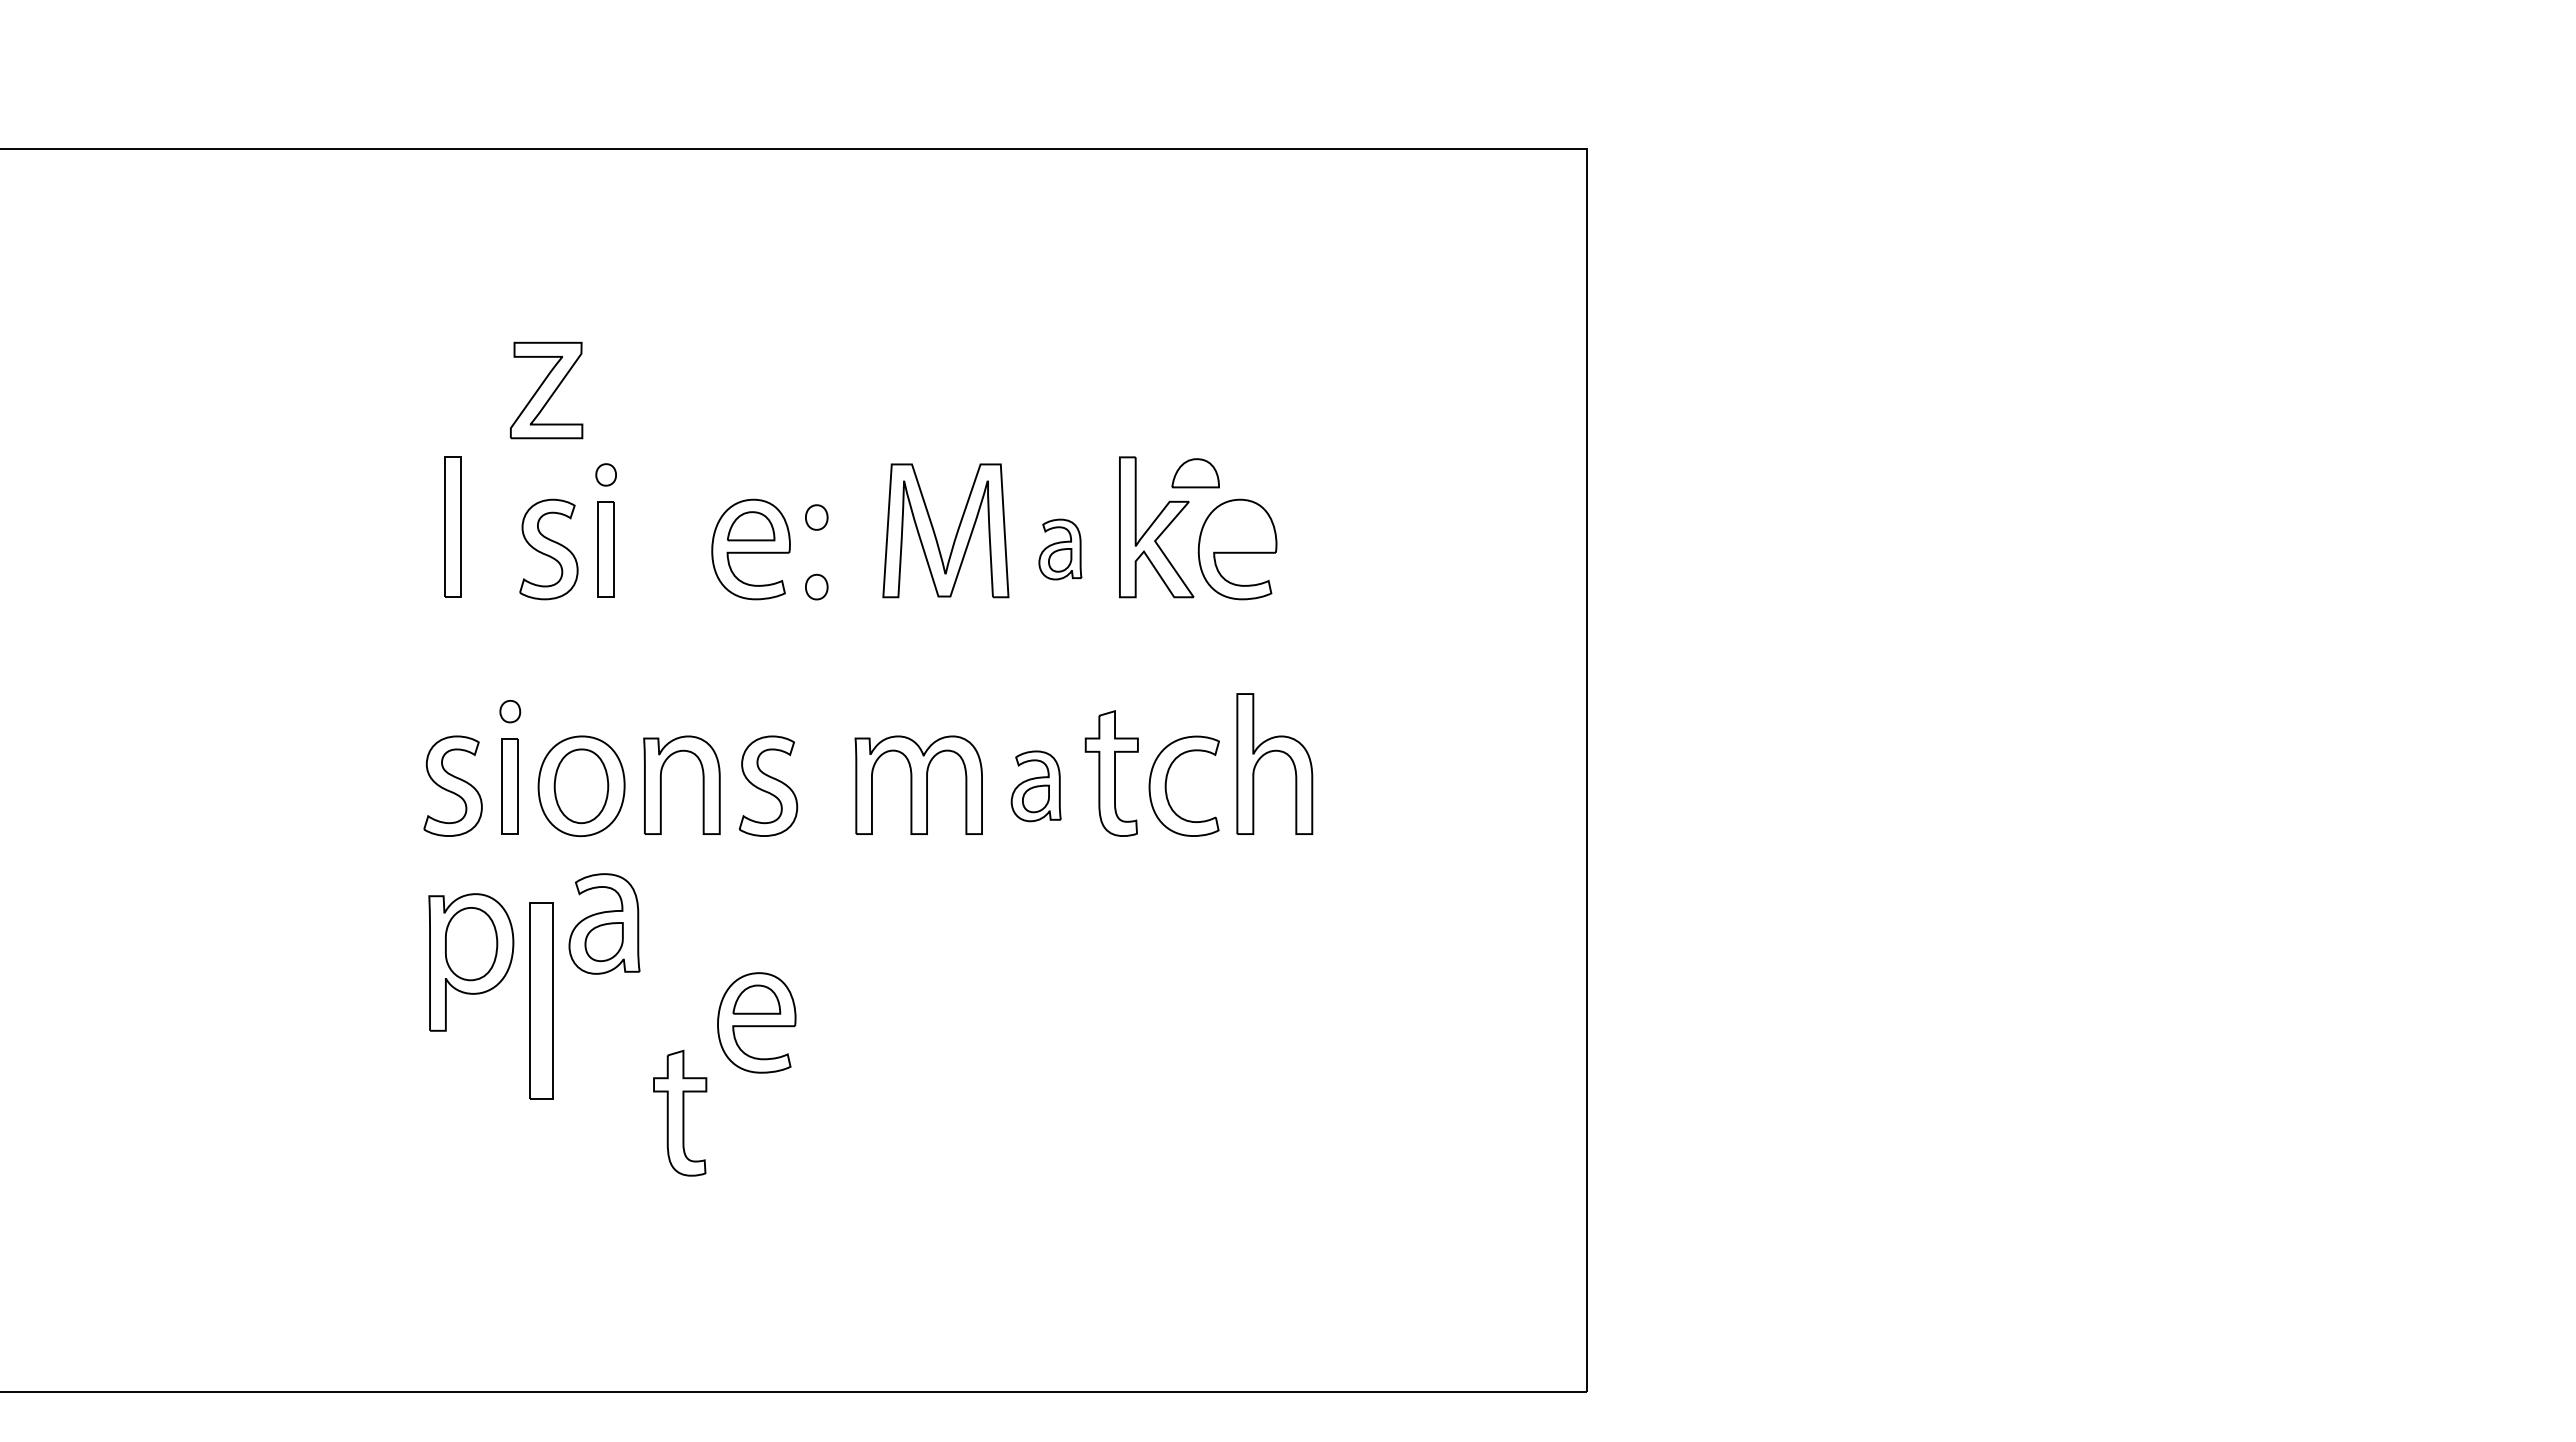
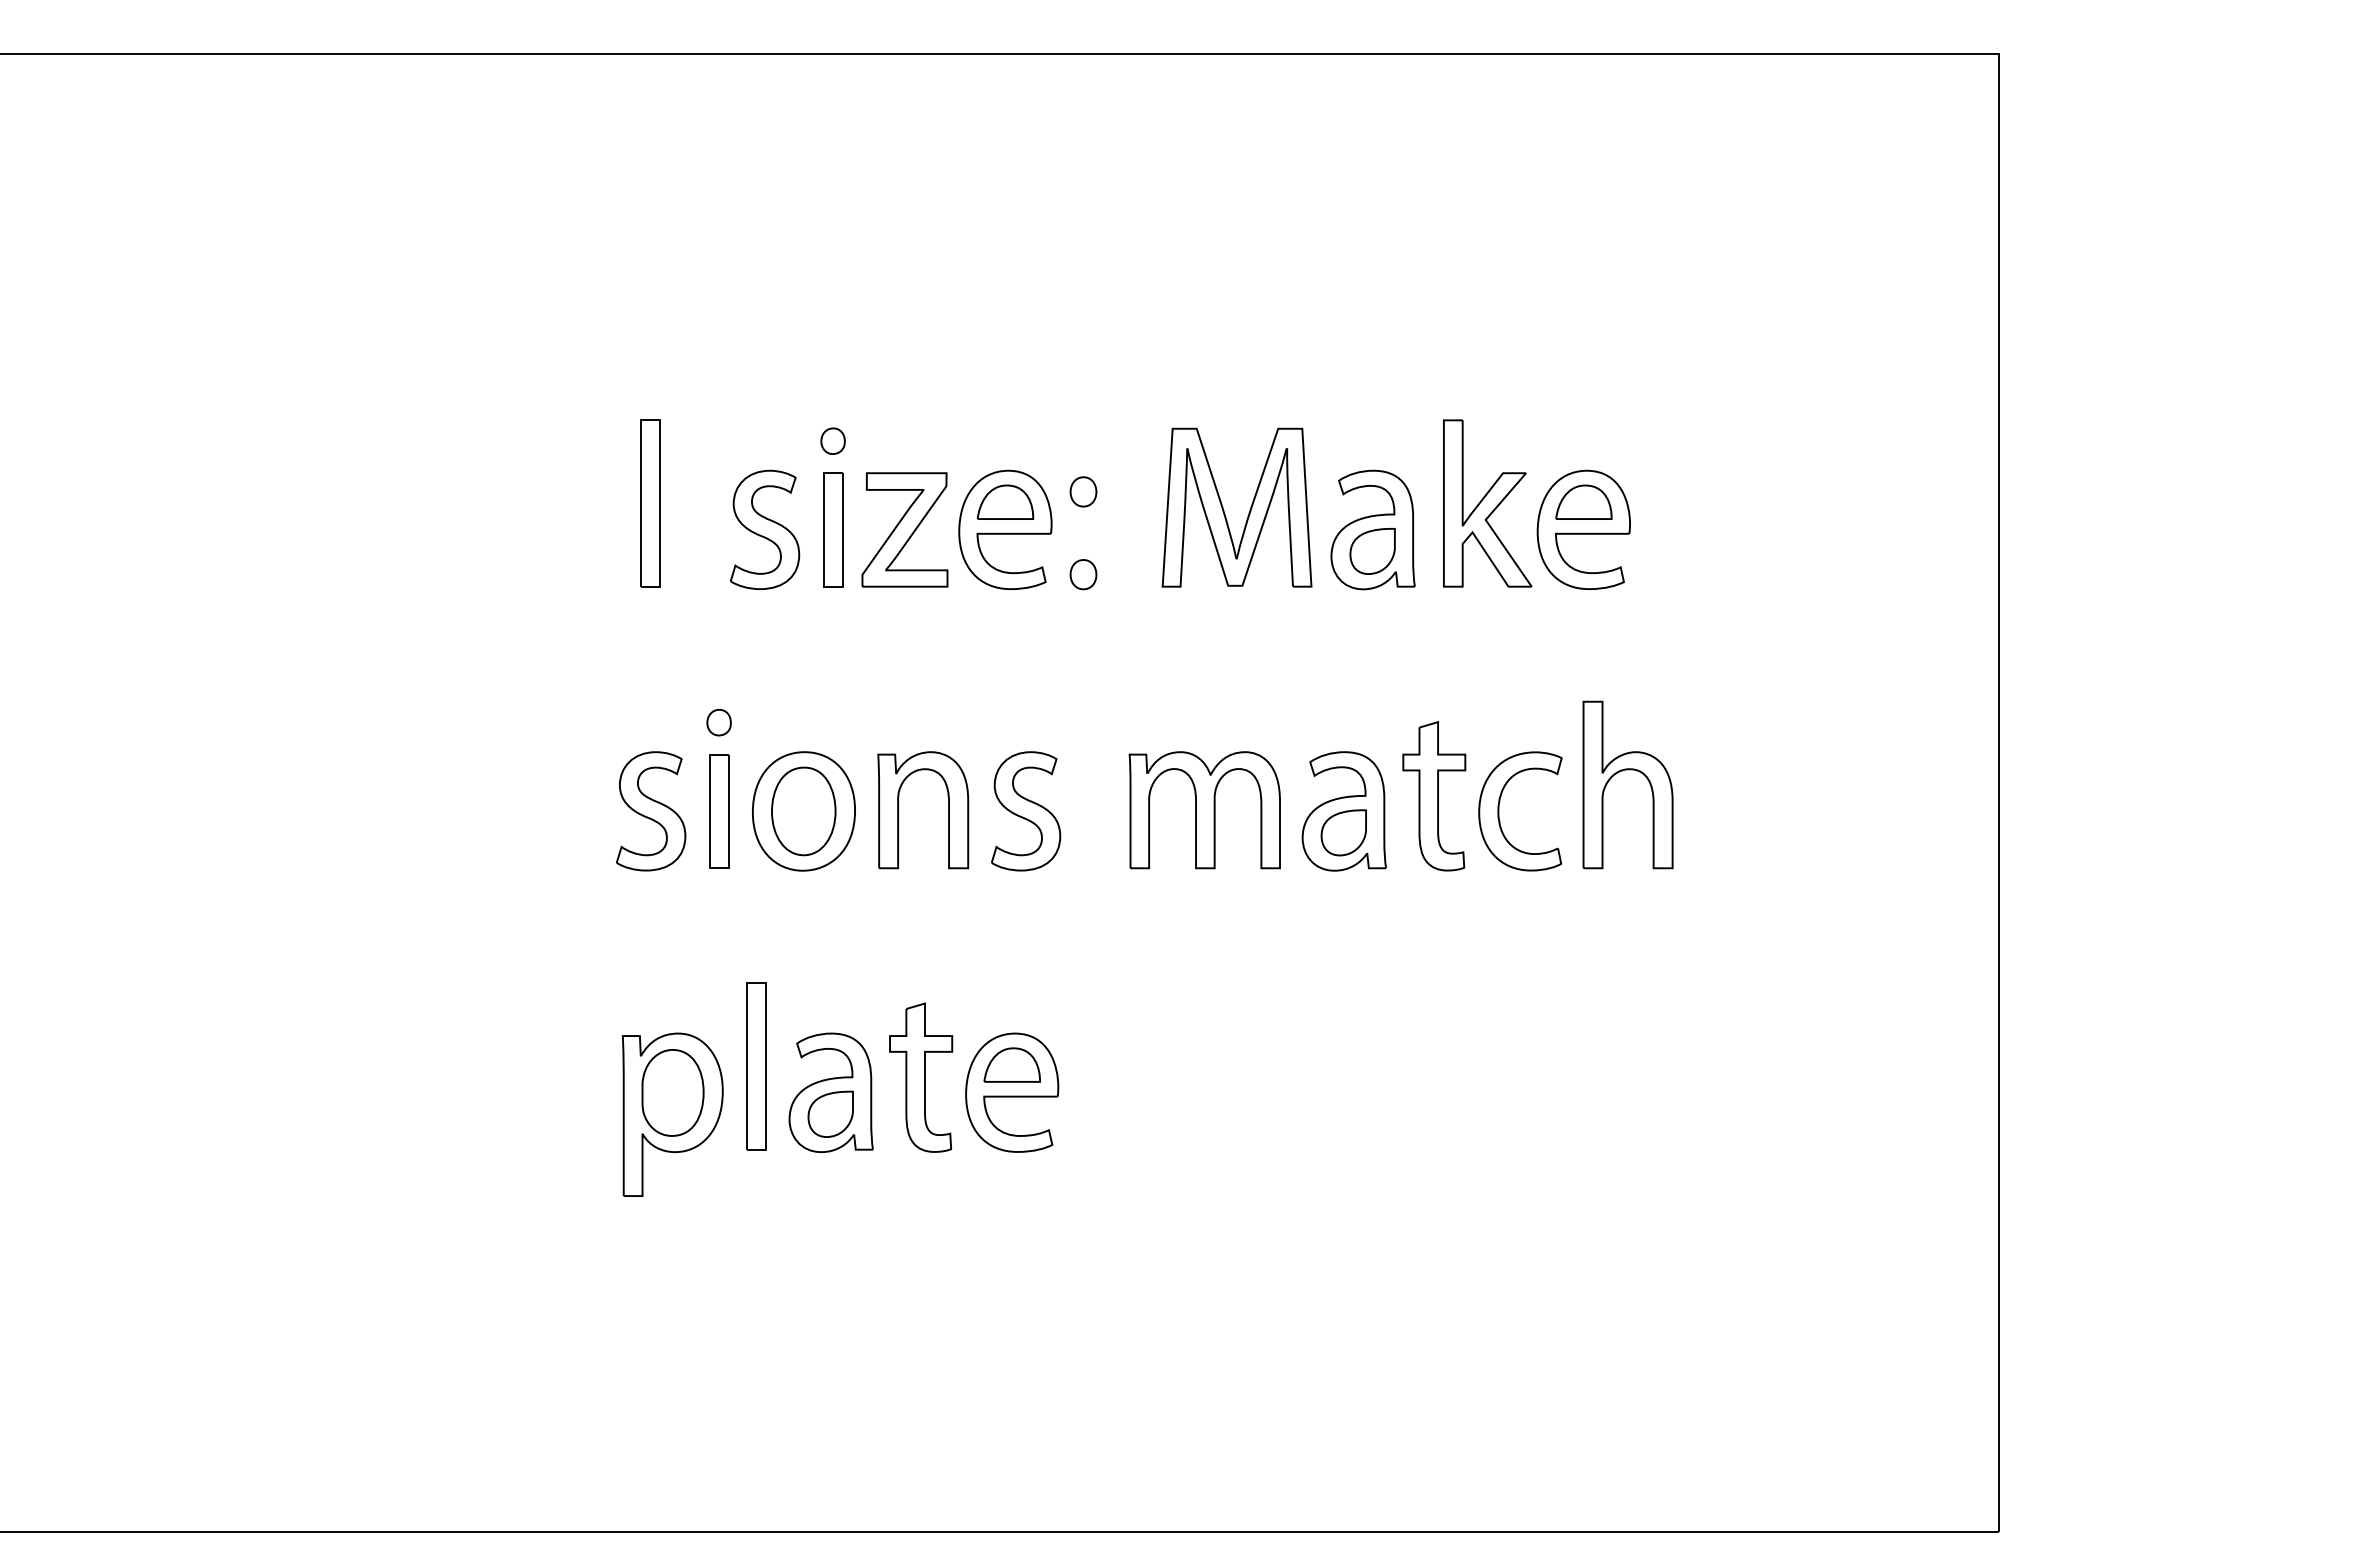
part: (546, 390) -> (904, 529), moved
part: (1195, 473) -> (1583, 502), moved
part: (1060, 549) -> (1373, 529), size x1.67
part: (1036, 786) -> (1344, 811), size x1.43
part: (604, 923) -> (831, 1092), moved
part: (471, 962) -> (673, 1114), moved
part: (541, 1000) -> (756, 1066), size x0.71
part: (680, 1112) -> (921, 1076), moved

